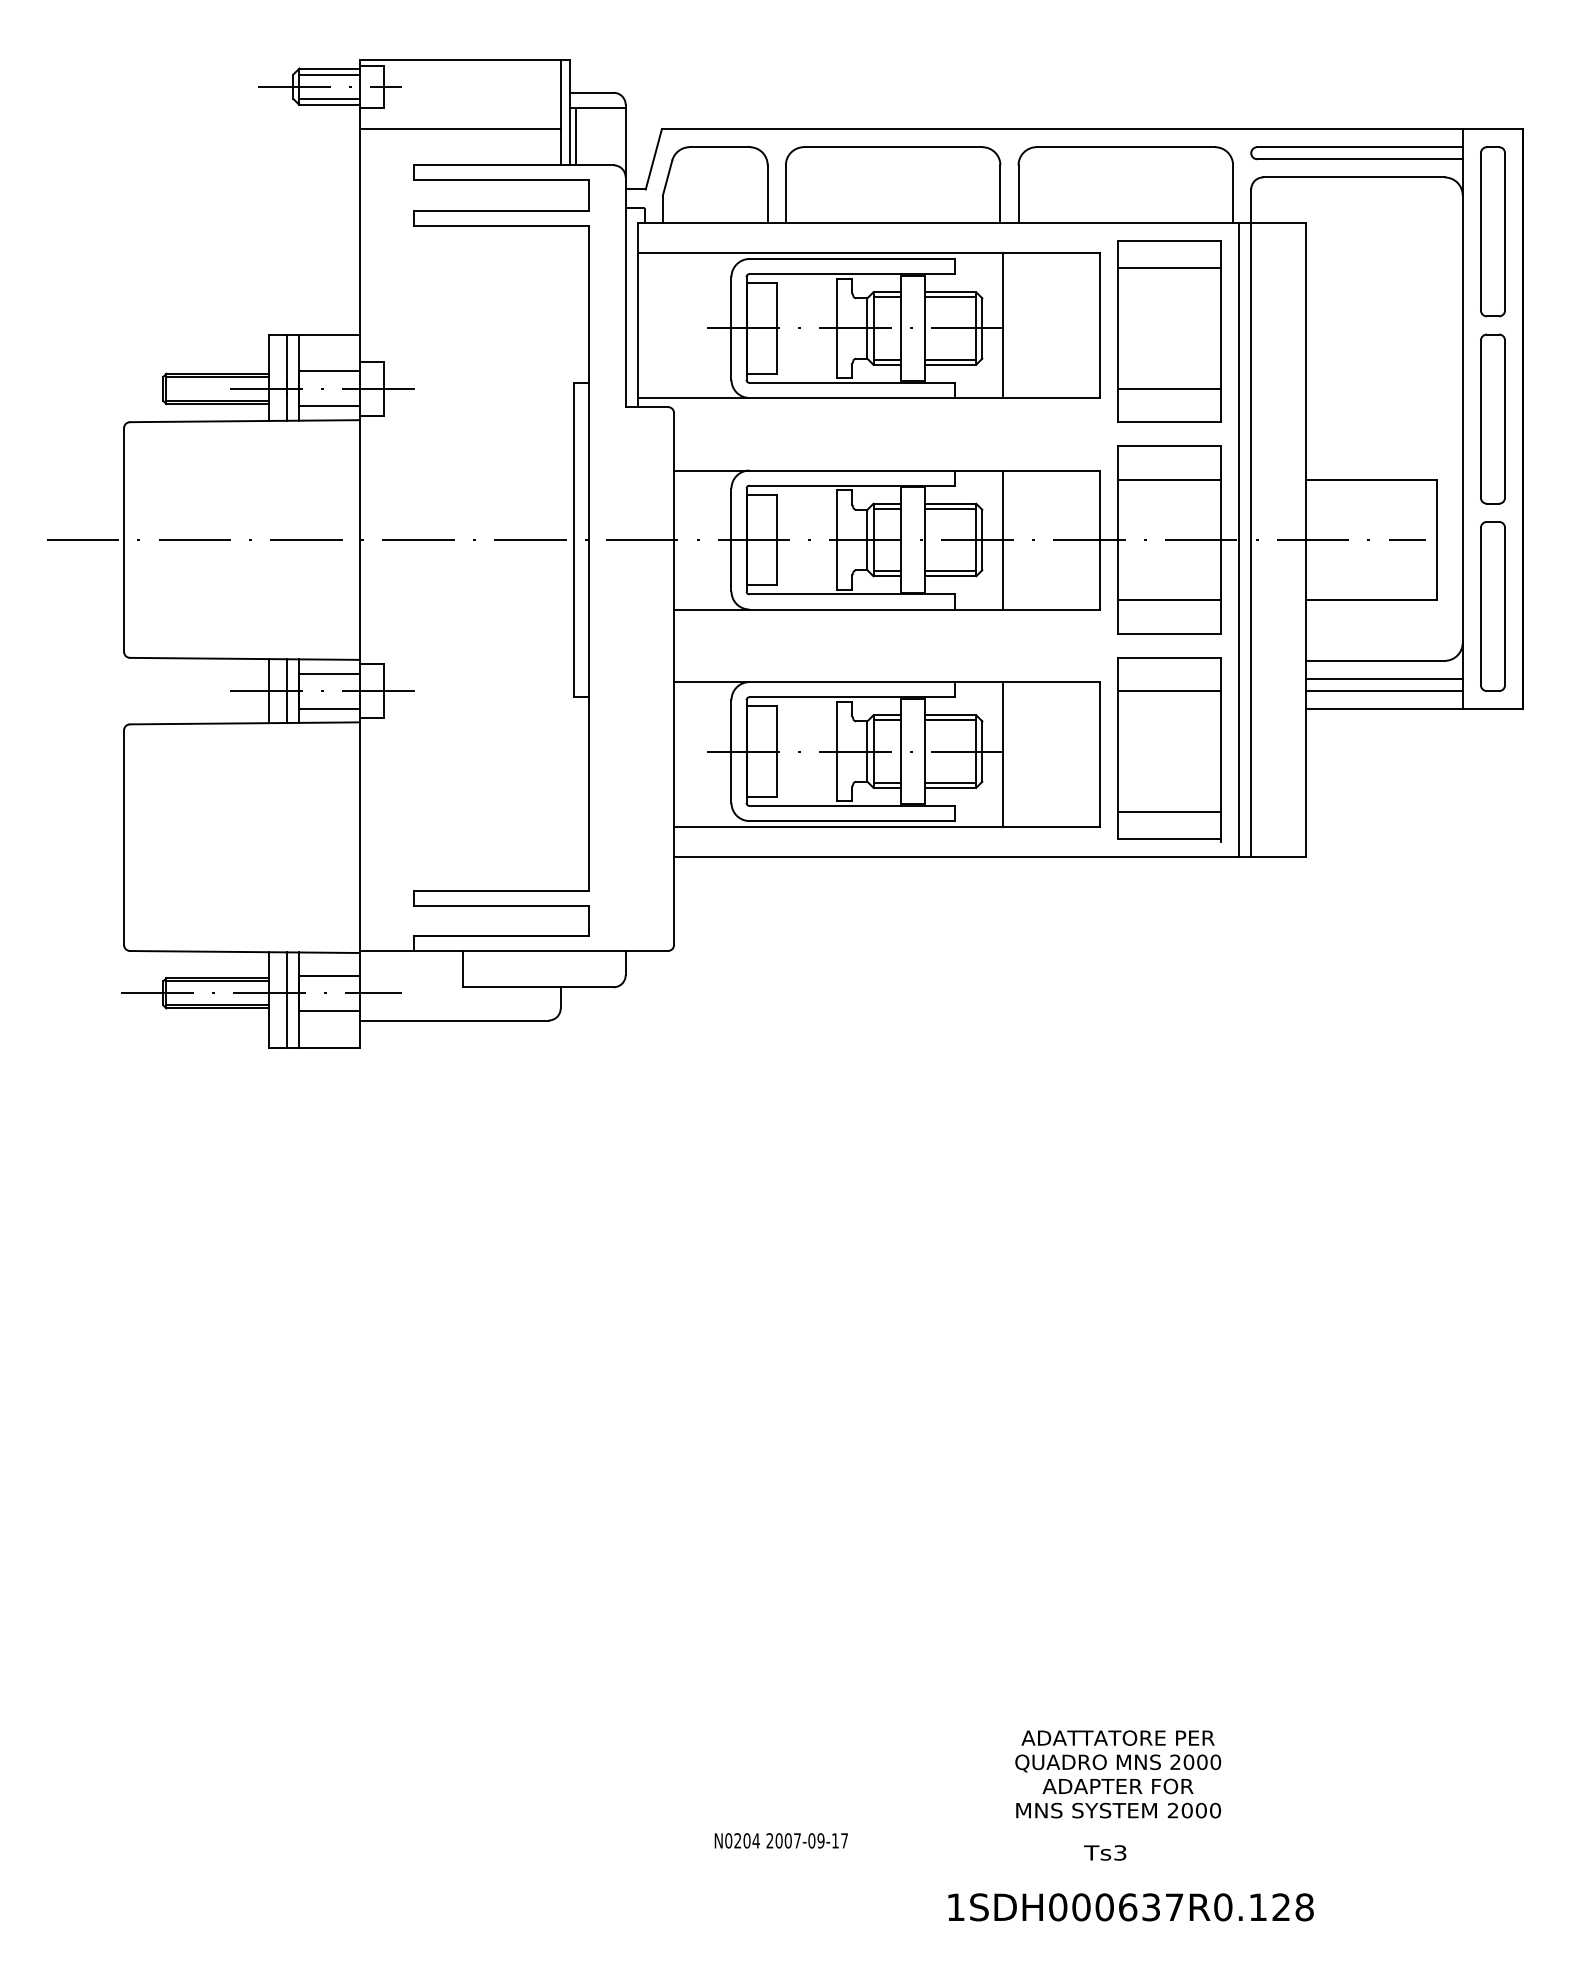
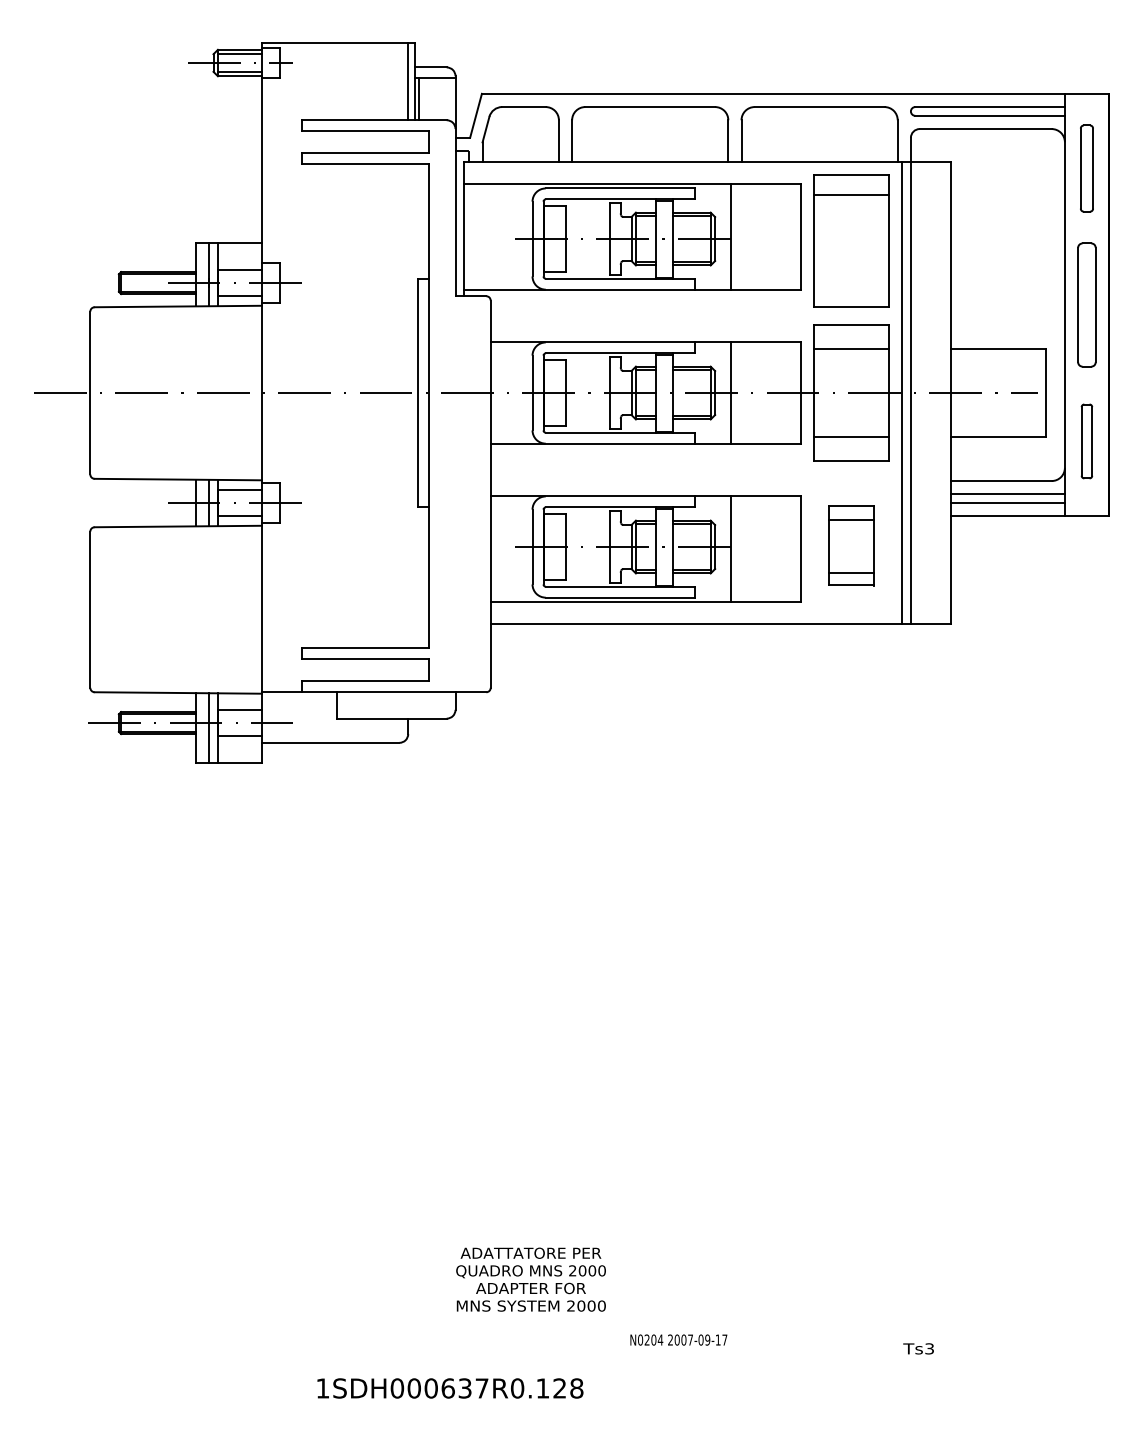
line: (459, 128) -> (334, 93), removed
part: (1492, 231) -> (1086, 168), size x0.7
line: (1169, 389) -> (851, 283), removed
part: (1492, 606) -> (1086, 441), size x0.6
part: (1169, 749) -> (851, 545), size x0.6
text: (1117, 1774) -> (530, 1279), moved
text: (780, 1840) -> (678, 1339), moved
text: (1105, 1852) -> (918, 1348), moved
text: (1131, 1907) -> (450, 1388), moved

